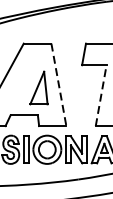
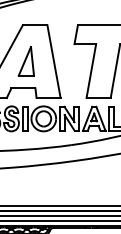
line: (59, 85) -> (54, 62), dashed -> solid
part: (37, 88) -> (25, 61), moved
line: (101, 95) -> (91, 70), dashed -> solid

